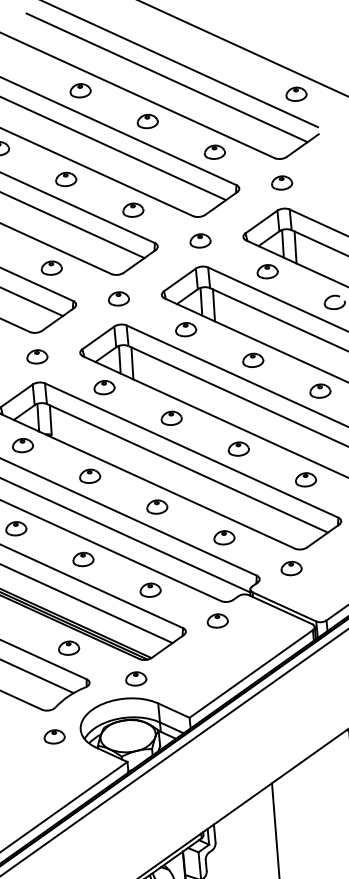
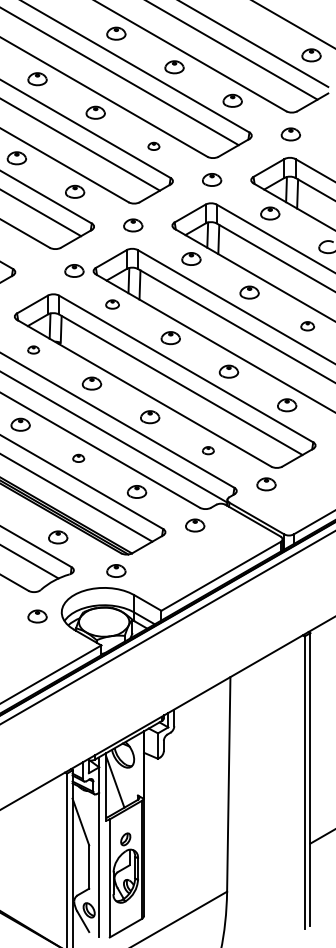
part: (132, 210) -> (153, 146), size x0.6
part: (37, 356) -> (74, 270), moved
part: (104, 387) -> (112, 304), size x0.7
part: (320, 391) -> (307, 326), size x0.7
part: (22, 445) -> (33, 349), size x0.6
part: (224, 537) -> (208, 450), size x0.6
part: (83, 559) -> (78, 458), size x0.6

